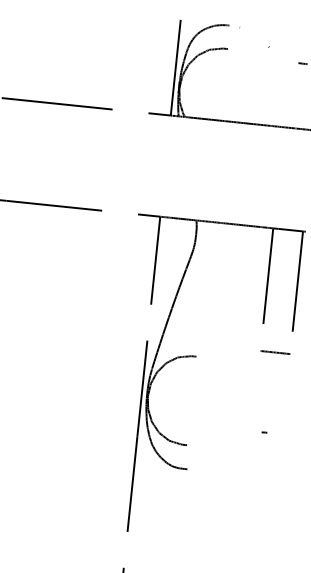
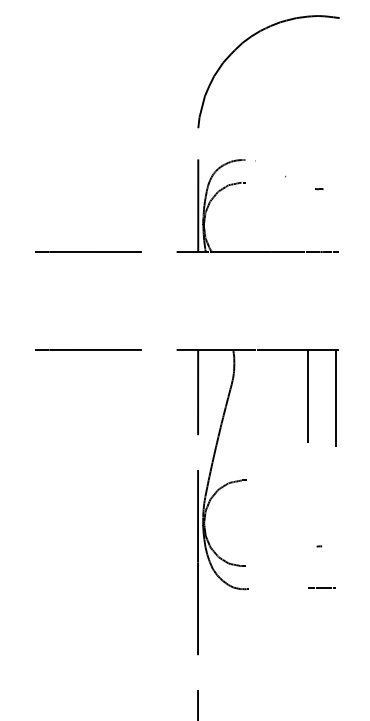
line: (274, 352) -> (321, 587), moved

